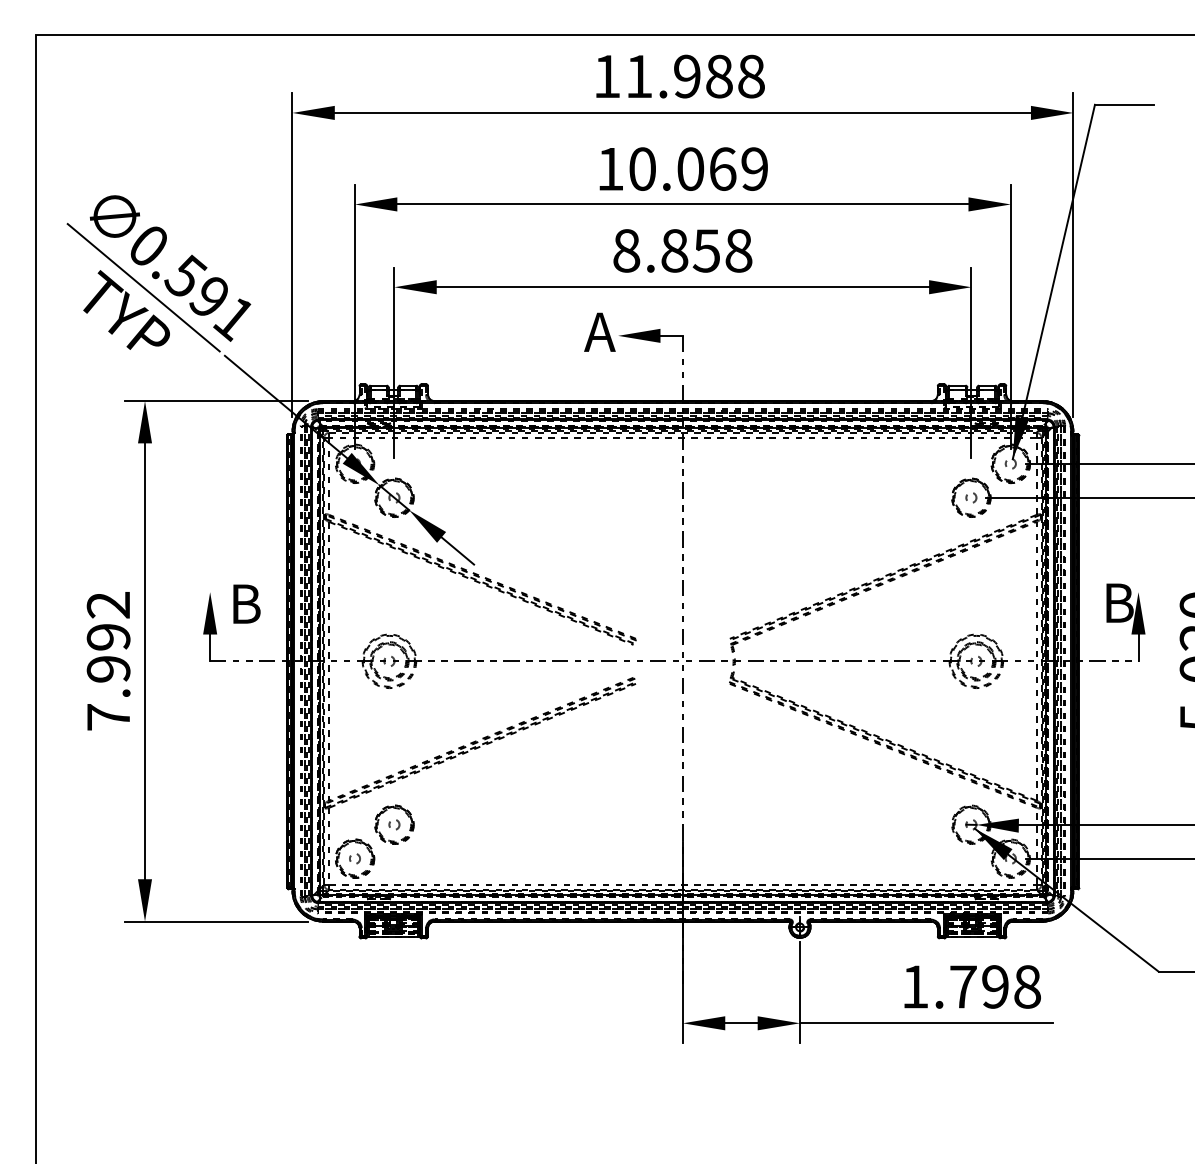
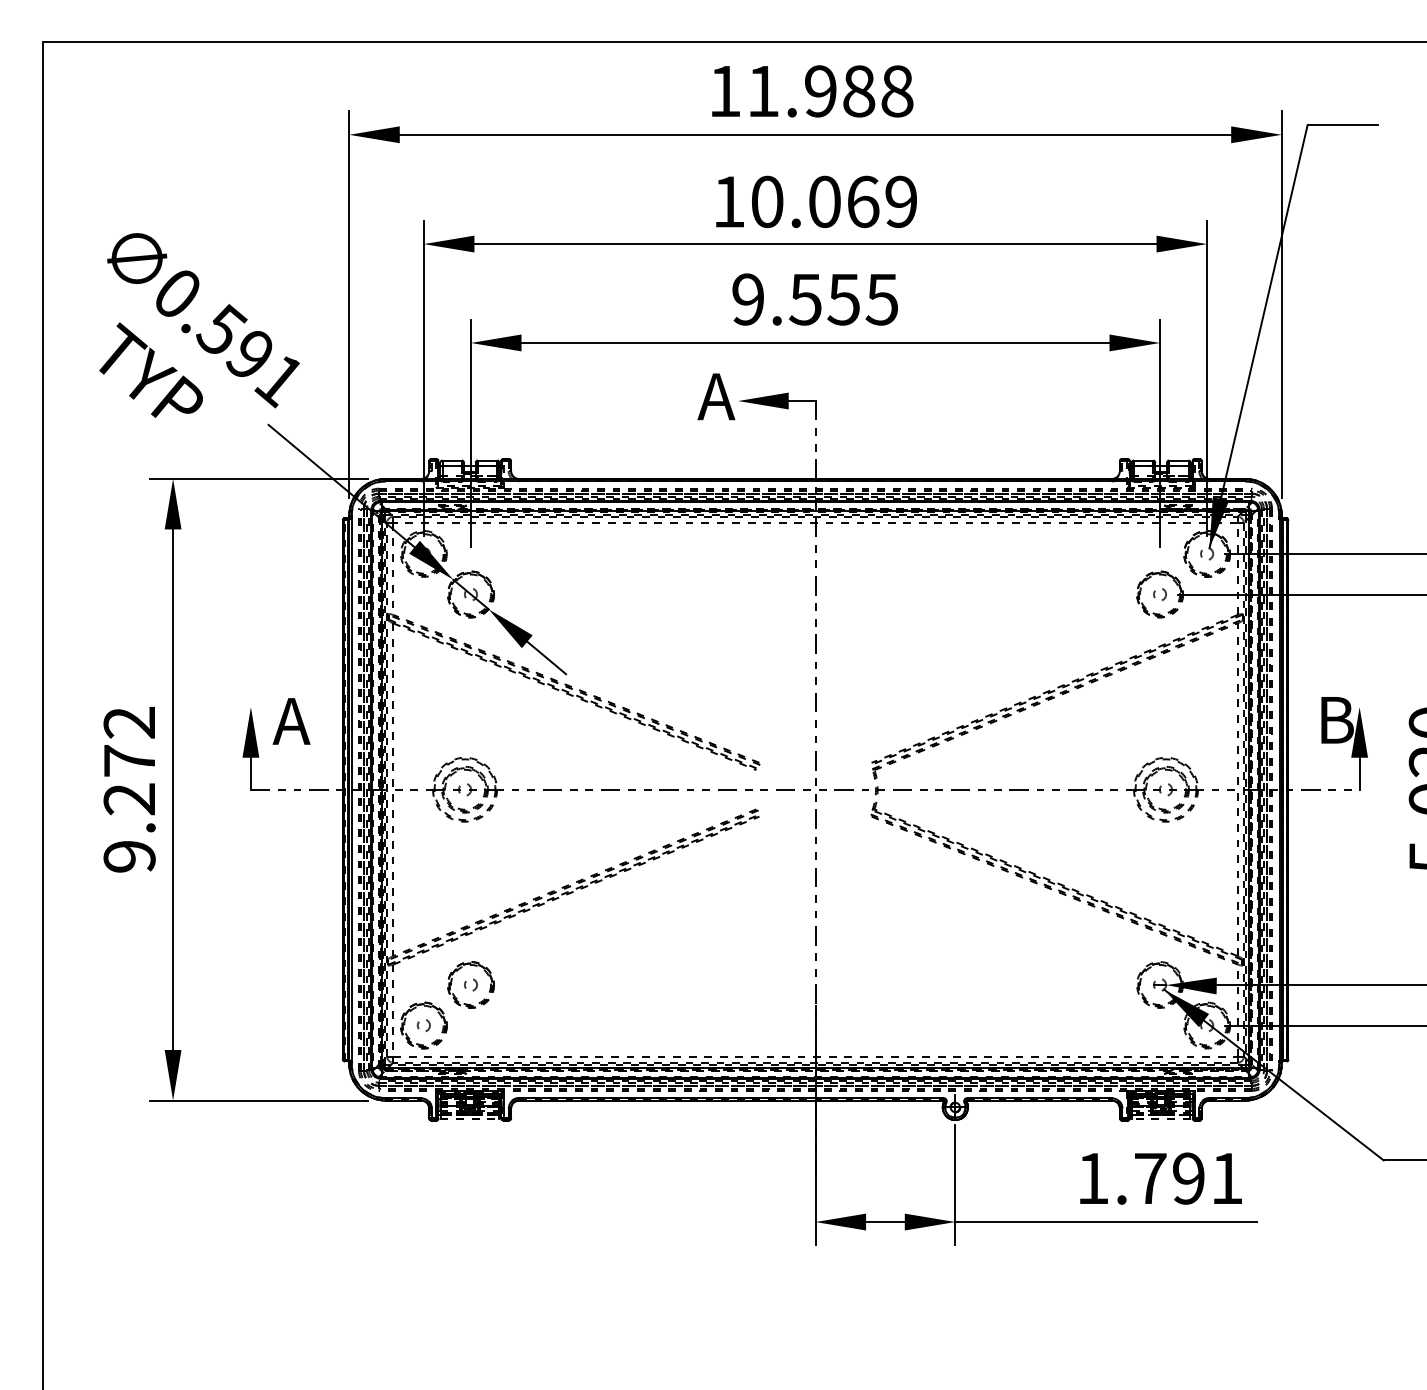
text: (682, 250) -> (815, 299), 8.858 -> 9.555
line: (143, 287) -> (171, 343), removed
text: (244, 604) -> (291, 721), B -> A
text: (108, 677) -> (129, 808), 7.992 -> 9.272
line: (394, 937) -> (470, 1119), solid -> dashed
line: (971, 937) -> (1160, 1119), solid -> dashed
text: (1027, 986) -> (1227, 1178), 1.798 -> 1.791

